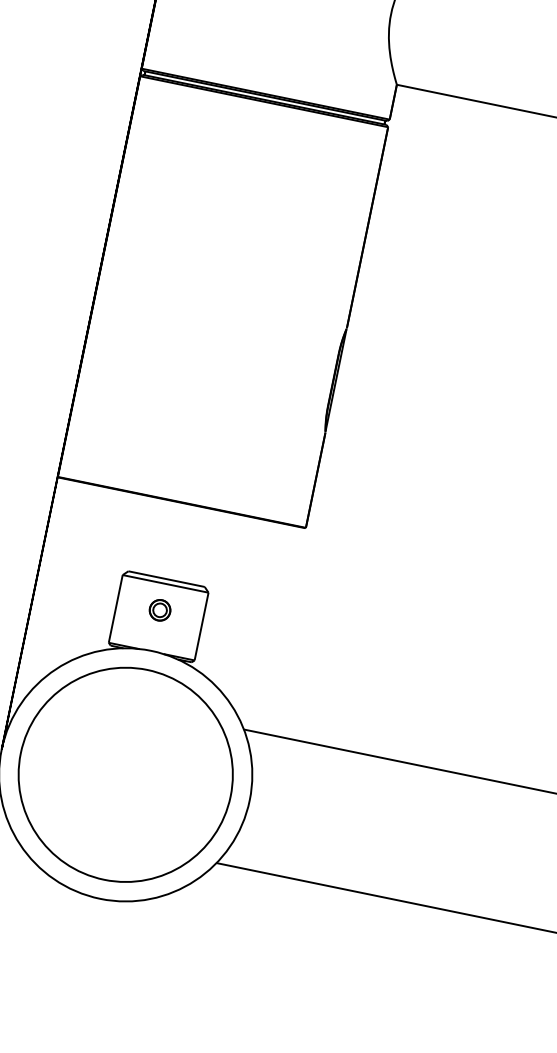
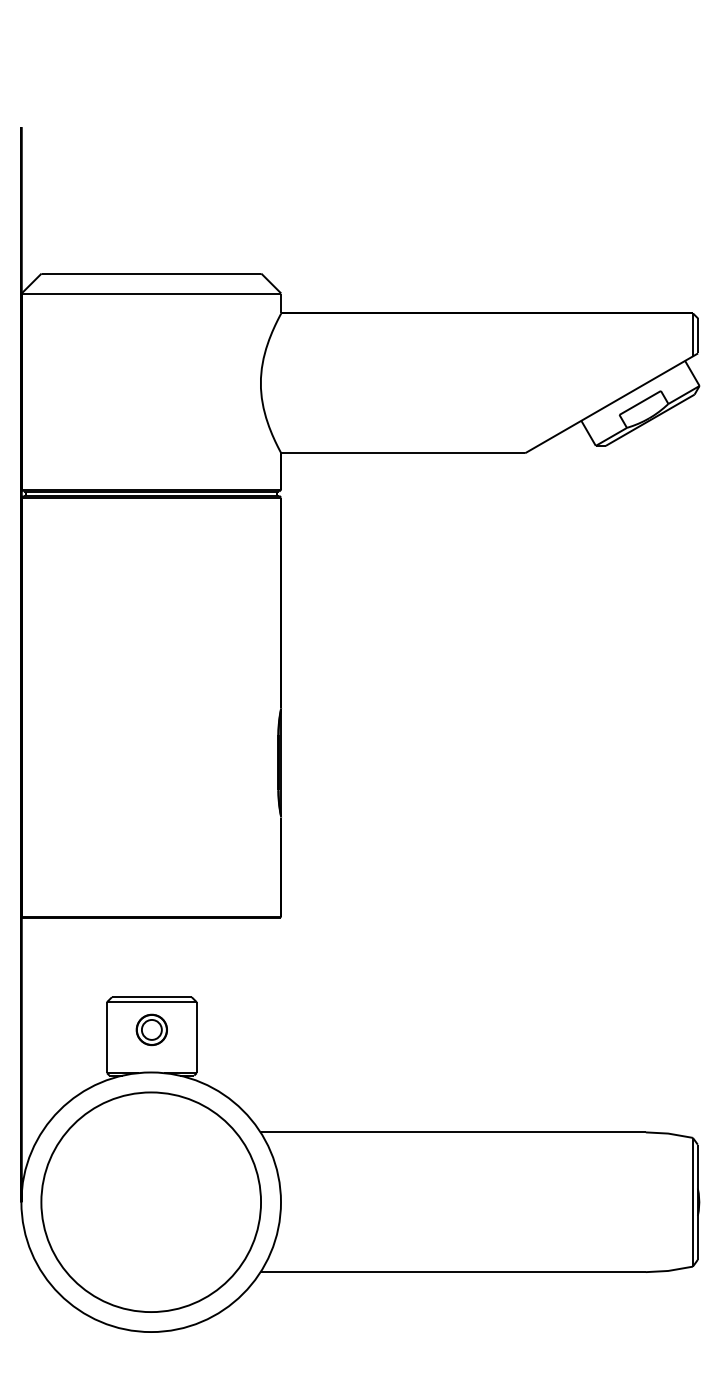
part: (159, 609) -> (151, 1029), size x1.43

